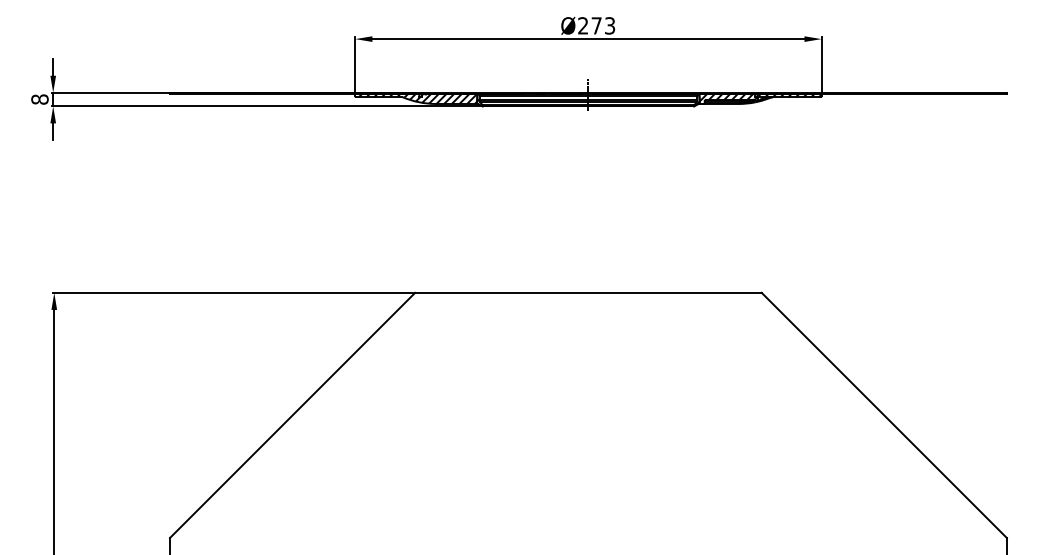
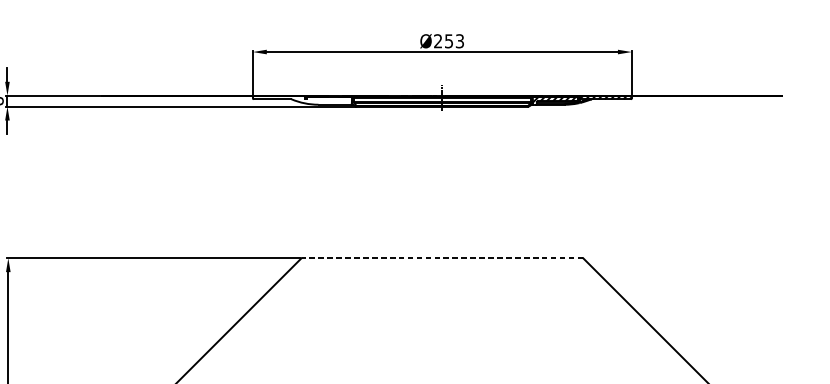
text: (596, 25) -> (448, 40), Ø273 -> Ø253
hatch: (417, 98) -> (303, 100), removed
line: (587, 292) -> (441, 257), solid -> dashed

